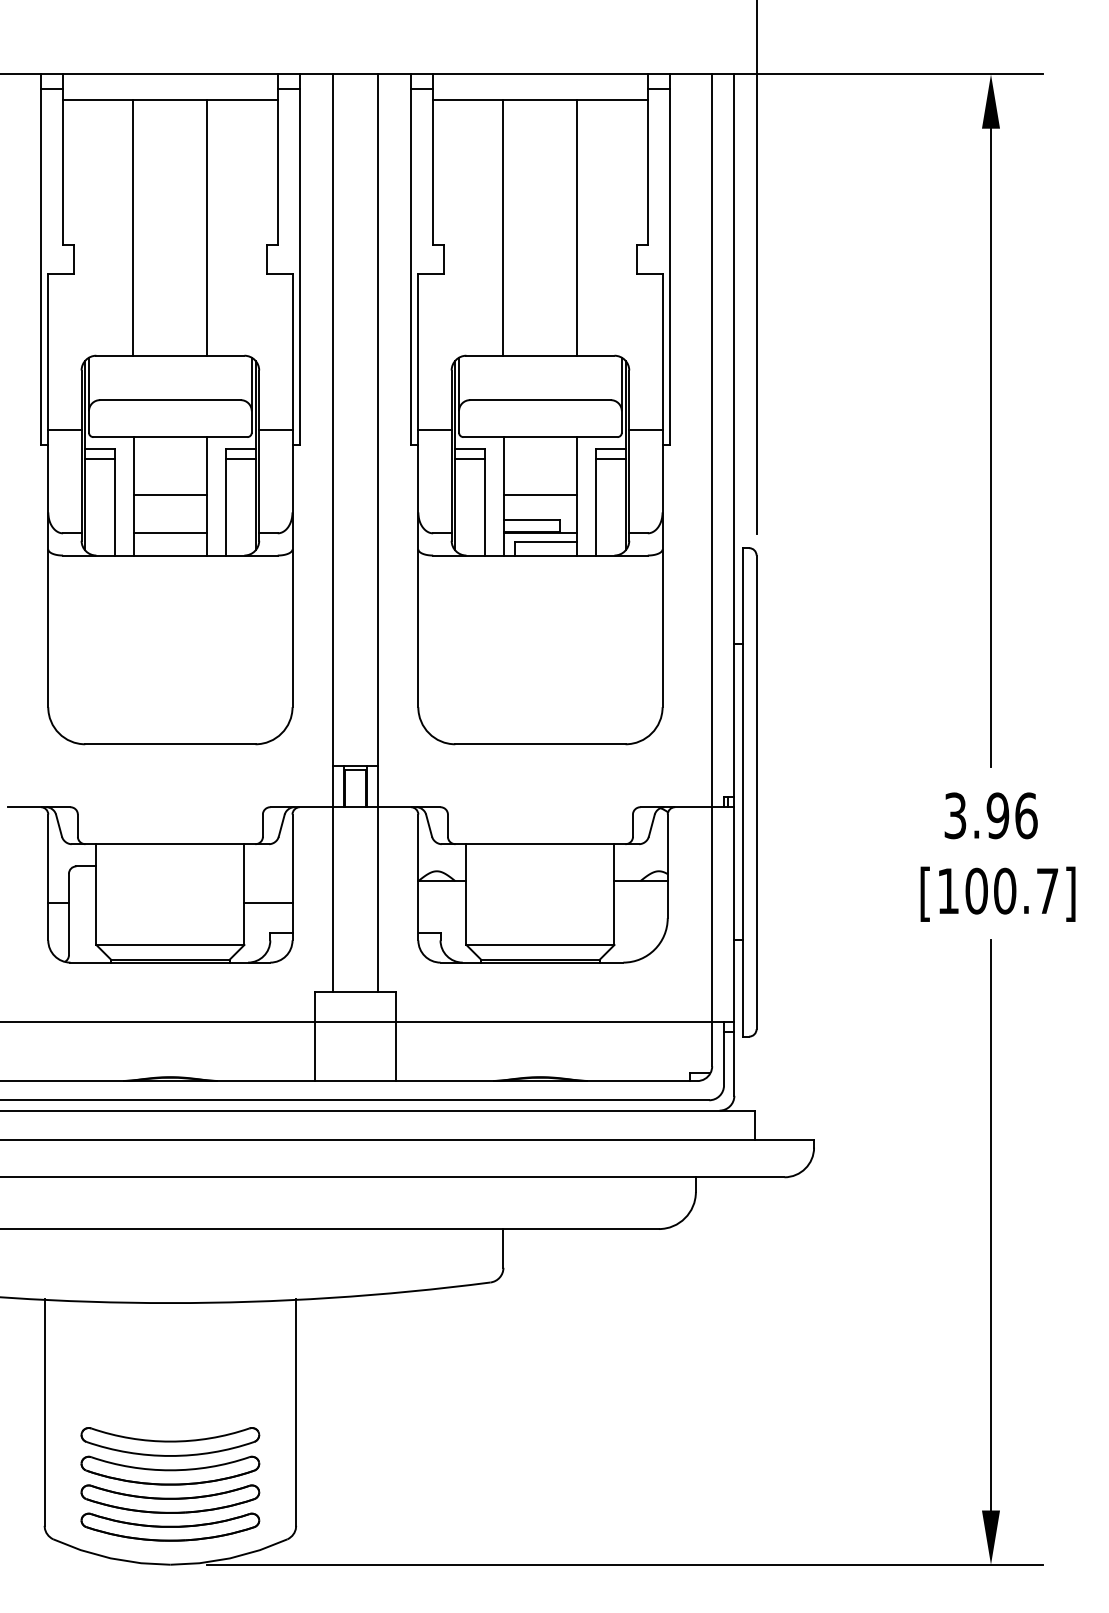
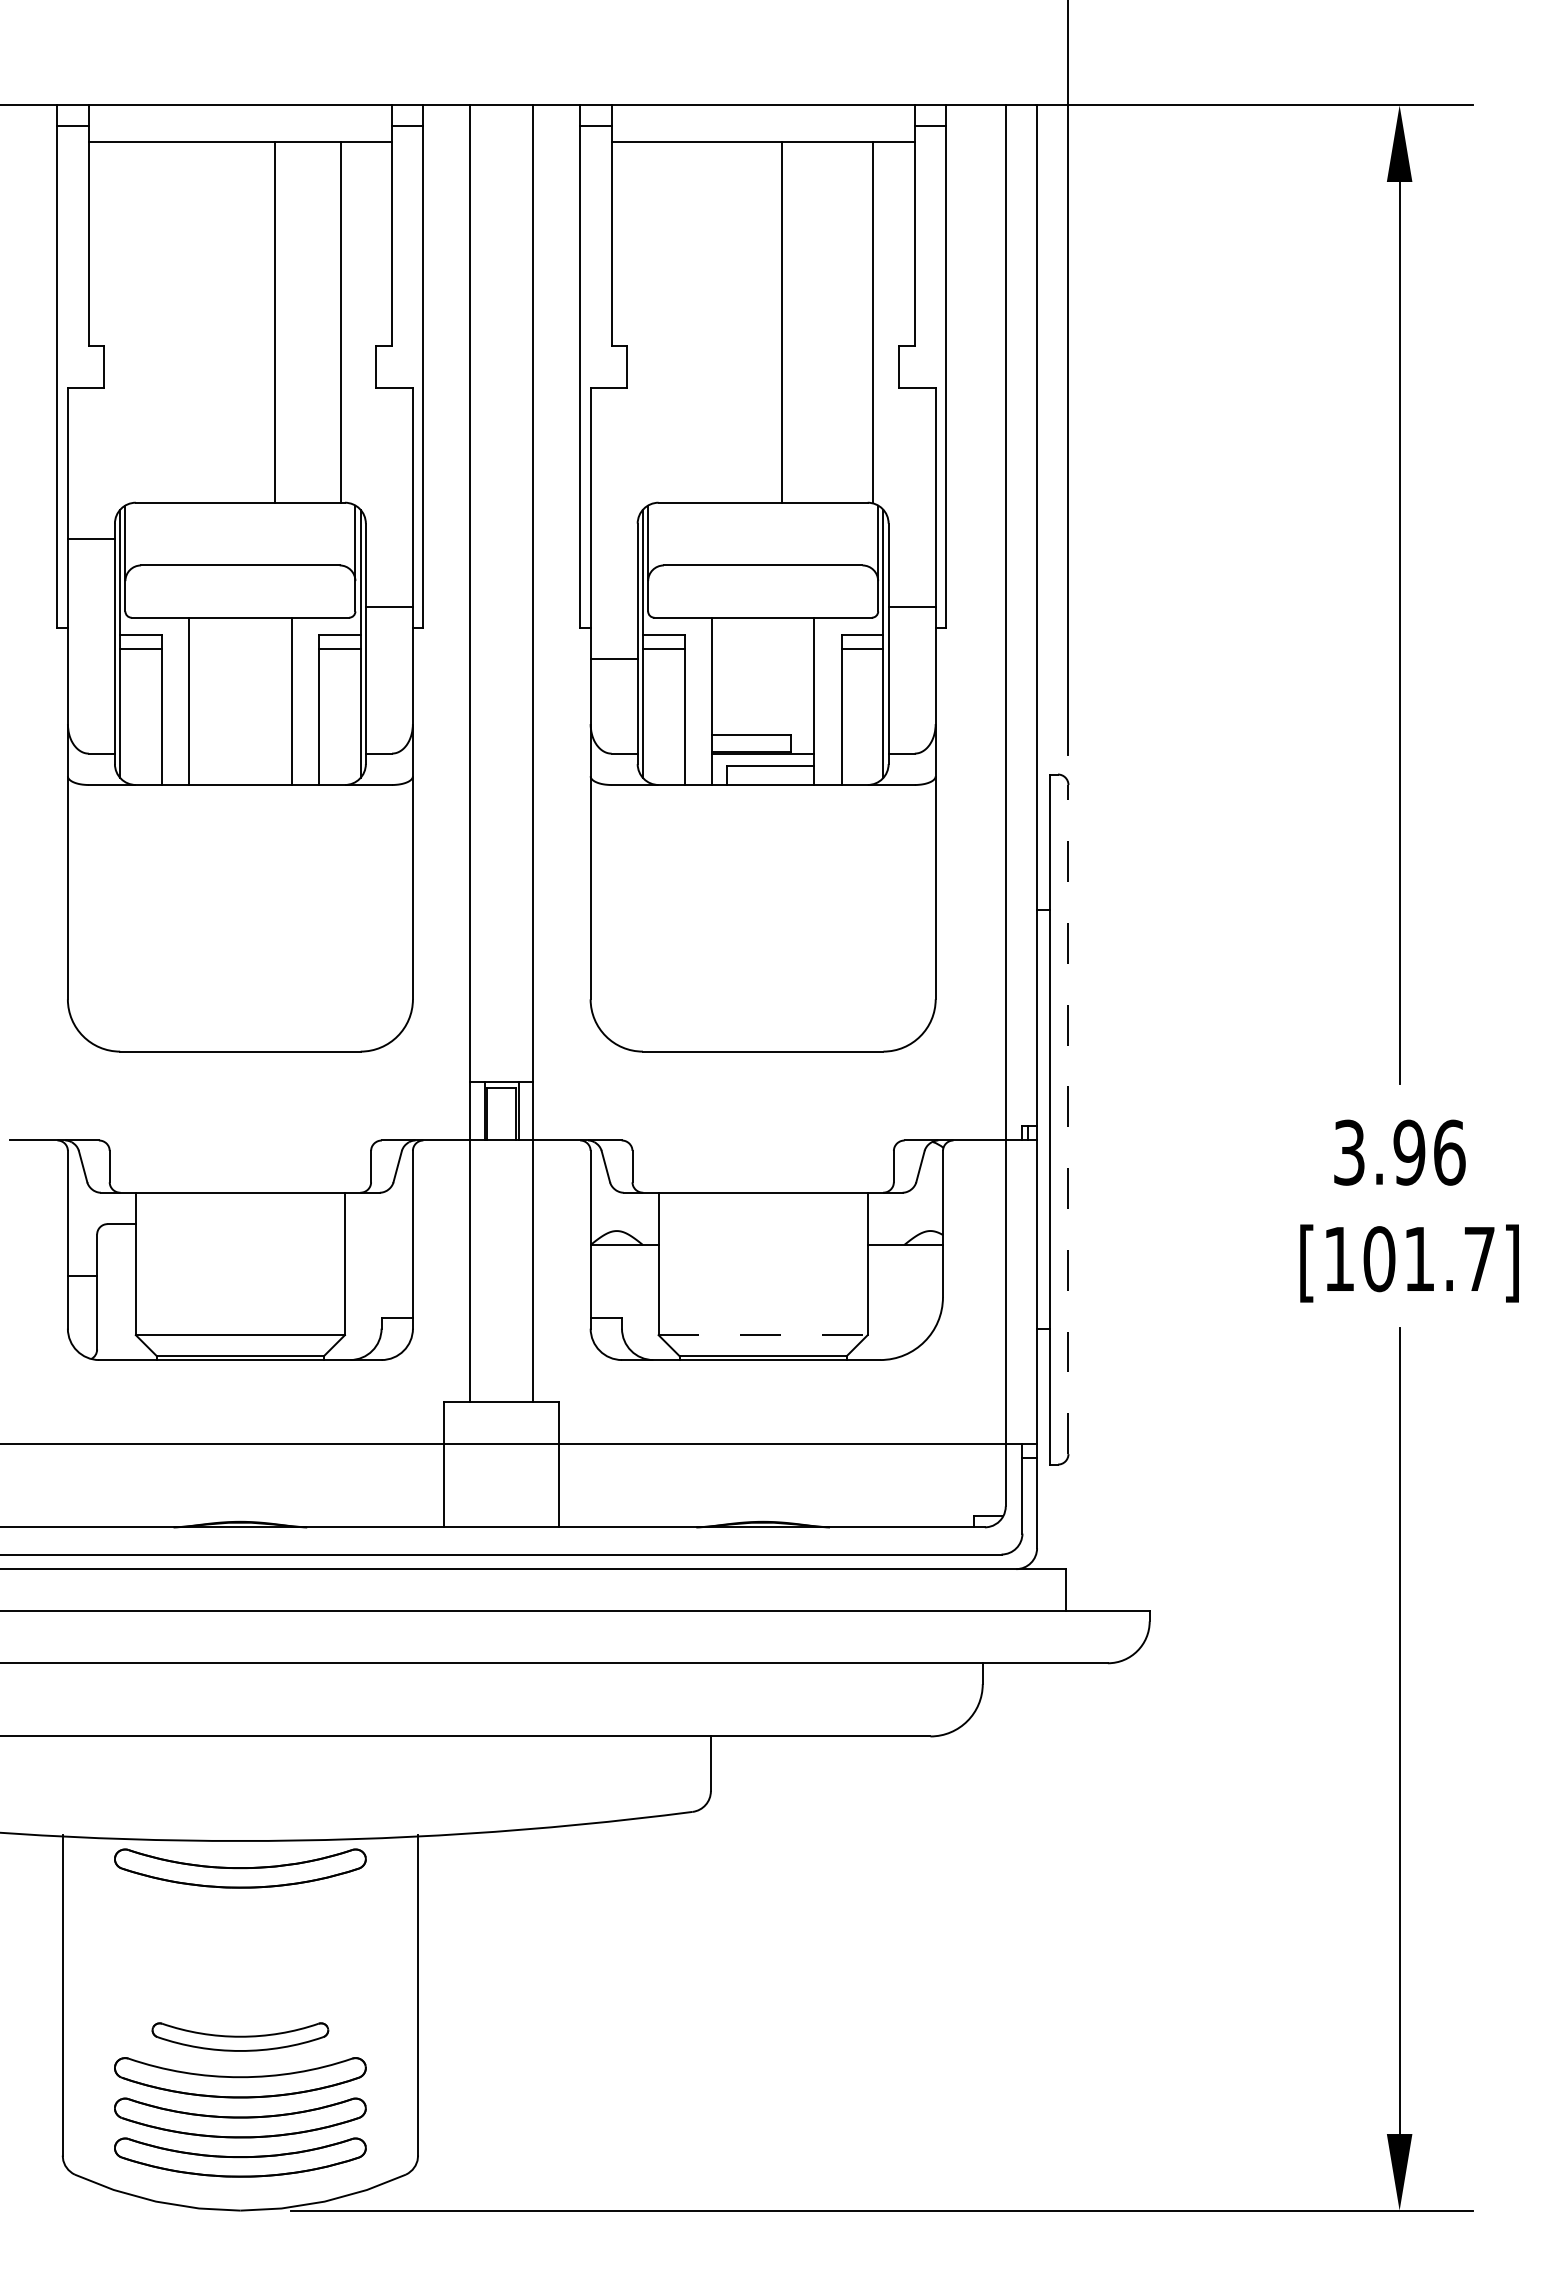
line: (133, 228) -> (275, 322), moved
line: (207, 228) -> (340, 322), moved
line: (503, 228) -> (781, 322), moved
line: (577, 228) -> (873, 322), moved
line: (64, 429) -> (90, 539), moved
line: (434, 429) -> (613, 659), moved
line: (170, 495) -> (240, 699), removed
line: (539, 495) -> (762, 699), removed
line: (170, 532) -> (240, 752), removed
line: (756, 792) -> (1068, 1119), solid -> dashed
text: (1005, 891) -> (1419, 1259), [100.7] -> [101.7]
line: (268, 902) -> (378, 1275), removed
line: (540, 945) -> (763, 1335), solid -> dashed
part: (170, 1322) -> (240, 1868), added
part: (170, 1441) -> (240, 2036), size x0.7

